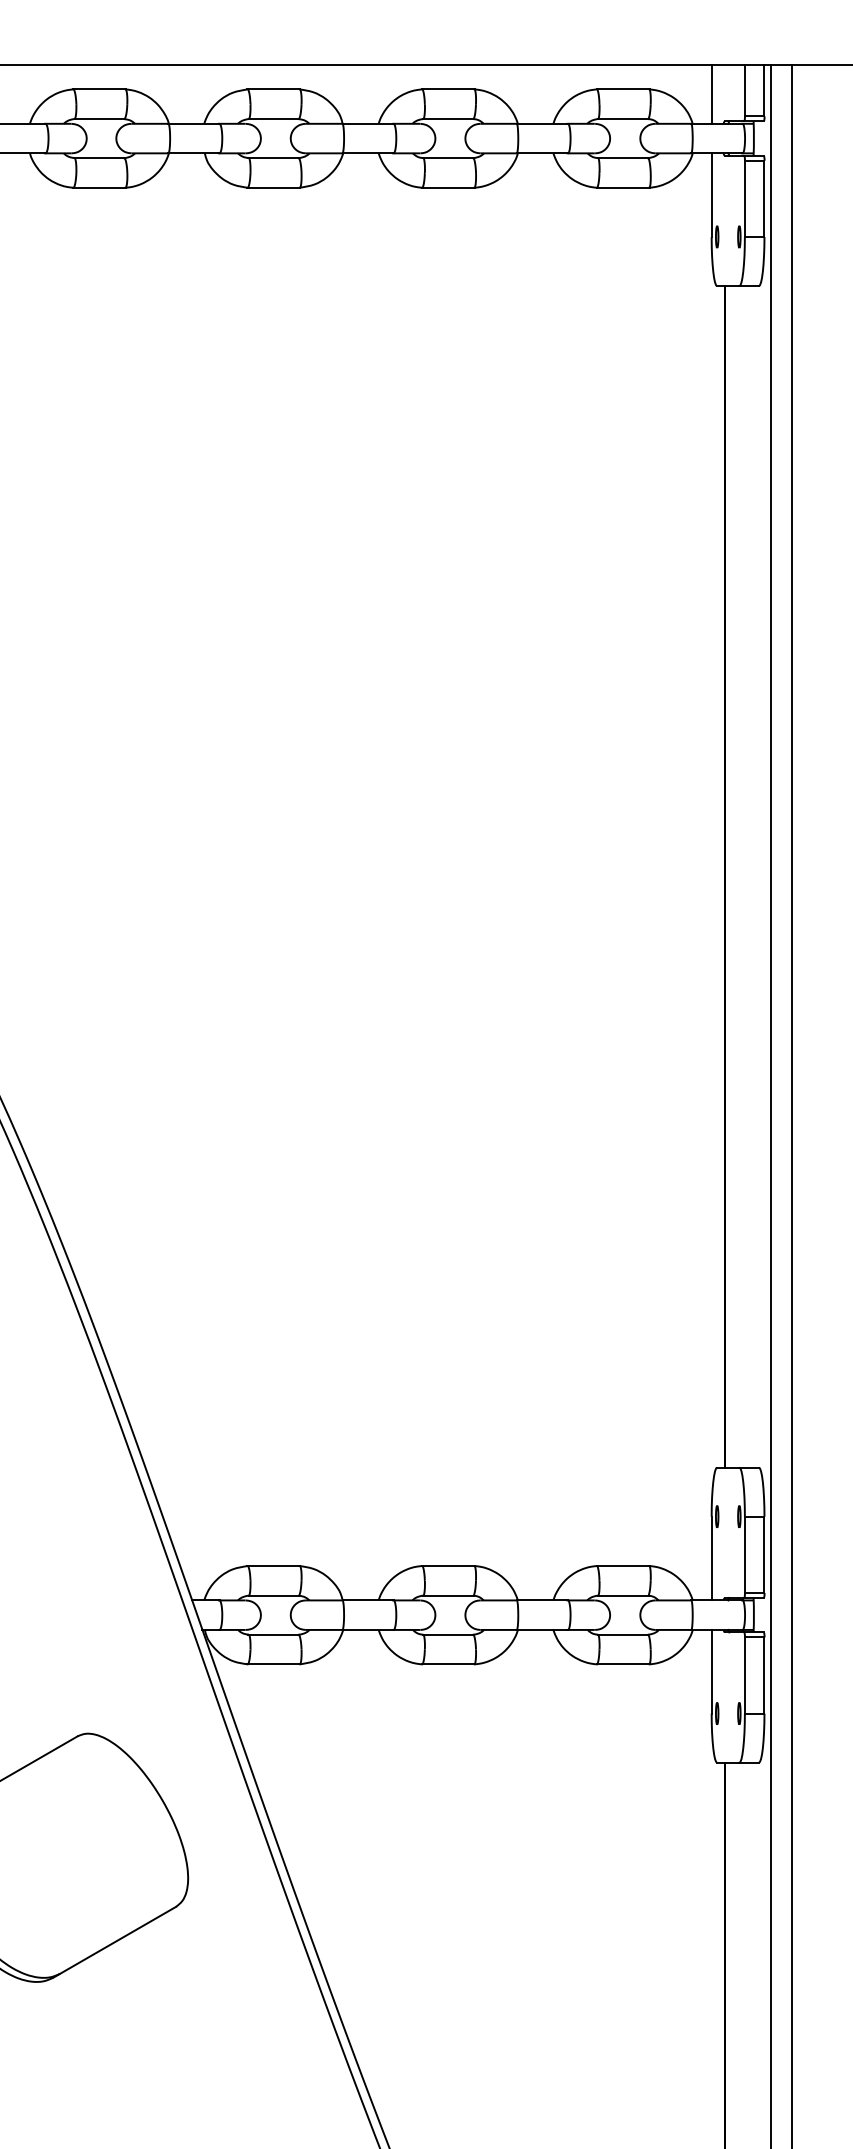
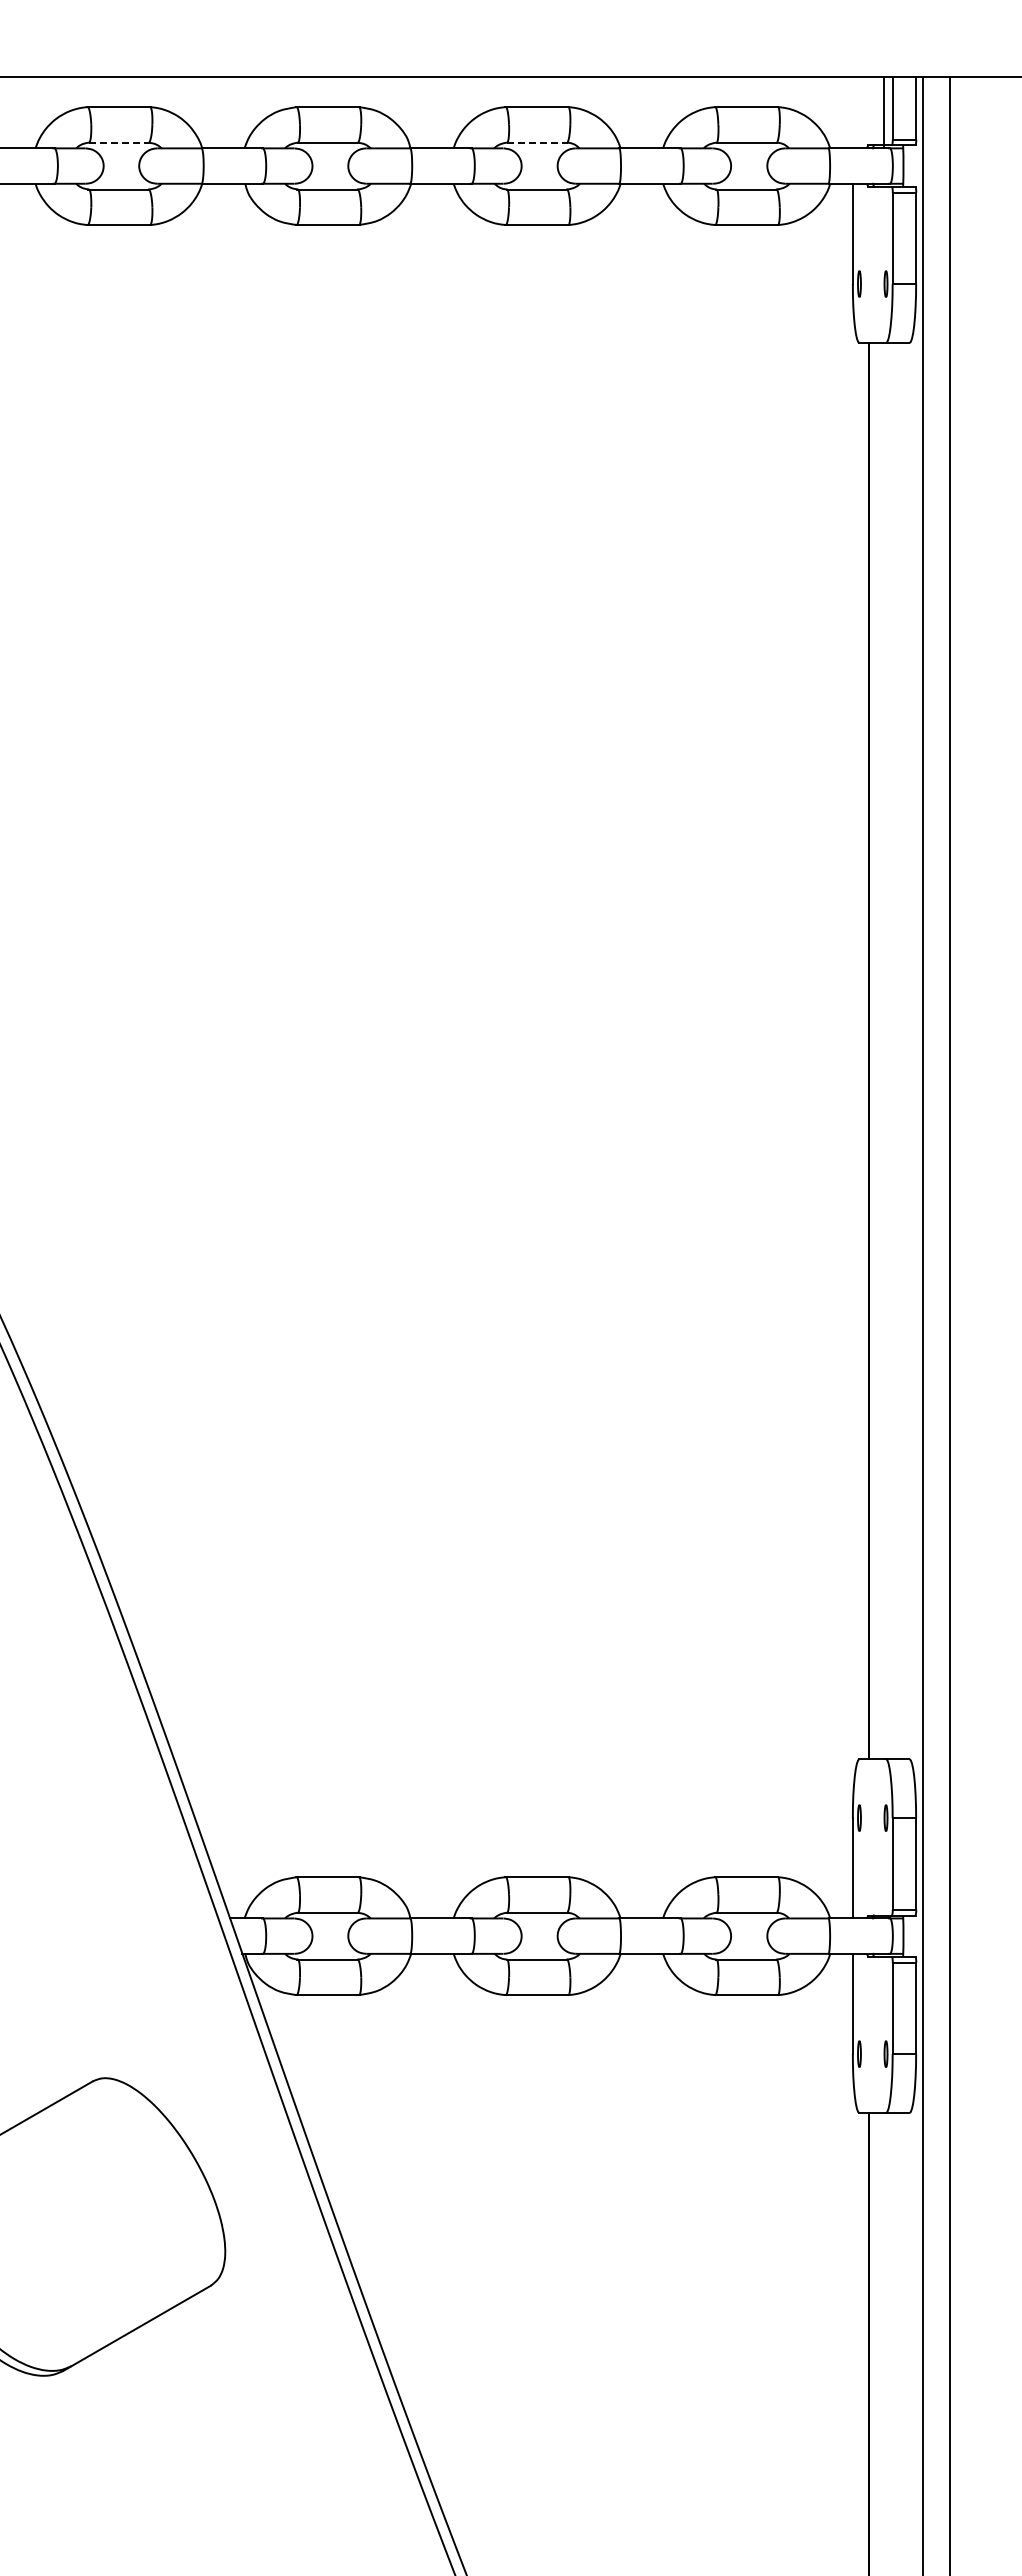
line: (711, 93) -> (883, 112), moved
line: (99, 118) -> (119, 142), solid -> dashed
line: (448, 118) -> (537, 142), solid -> dashed

